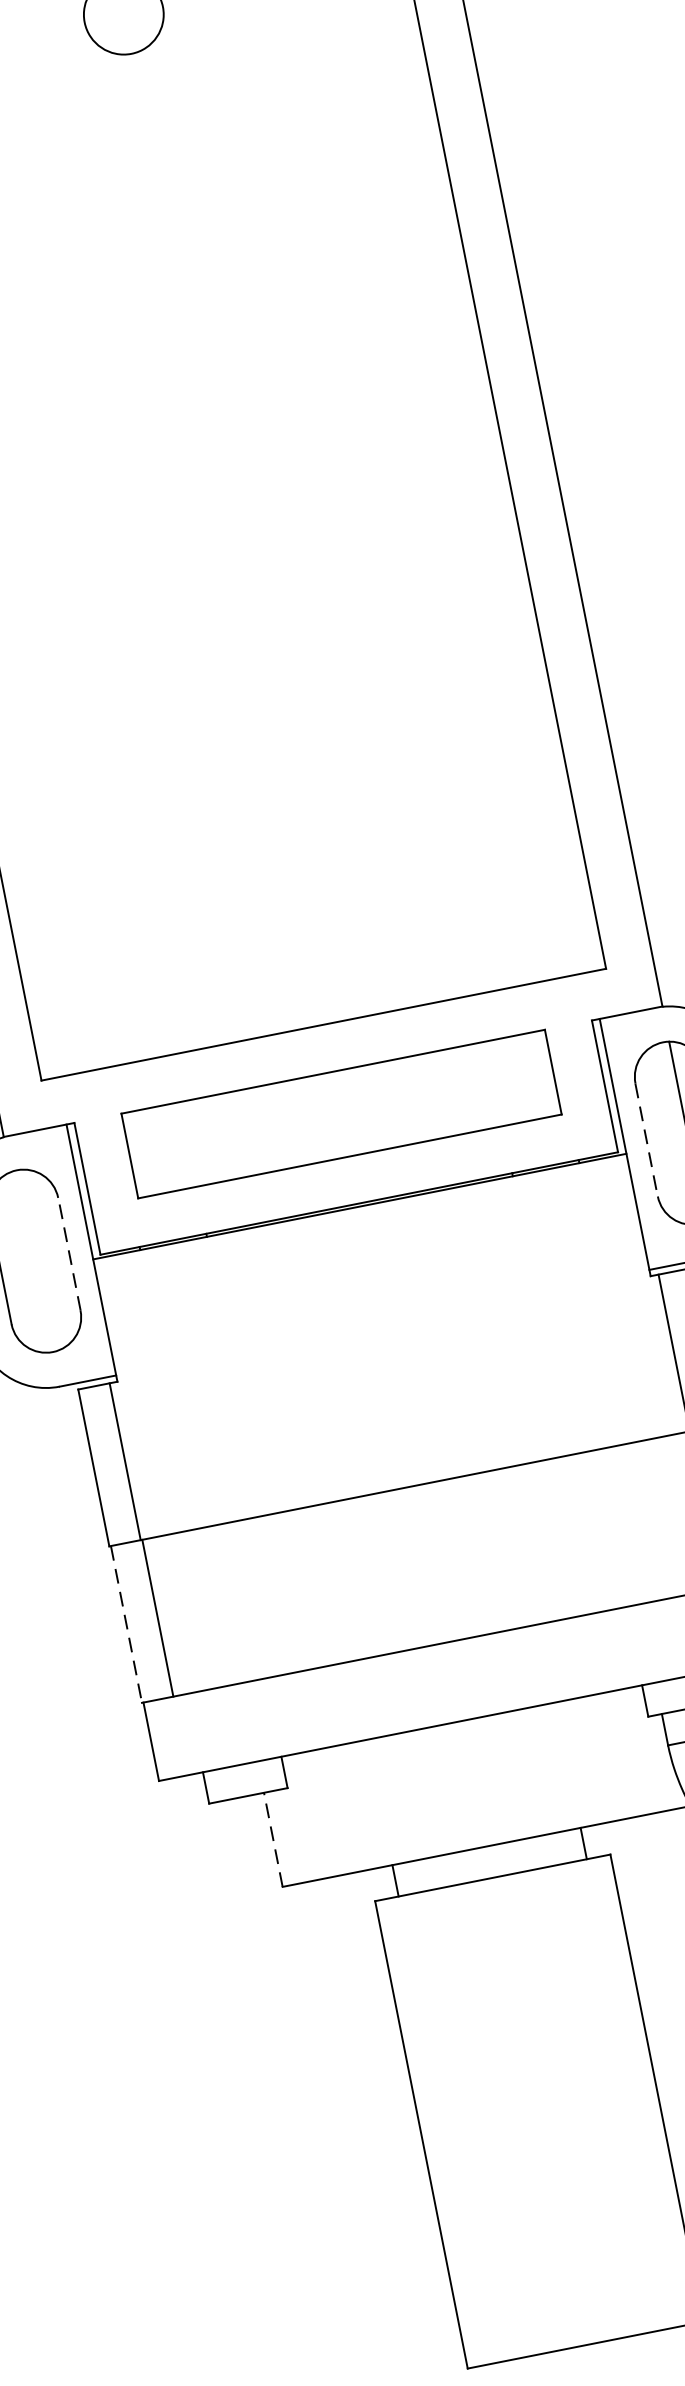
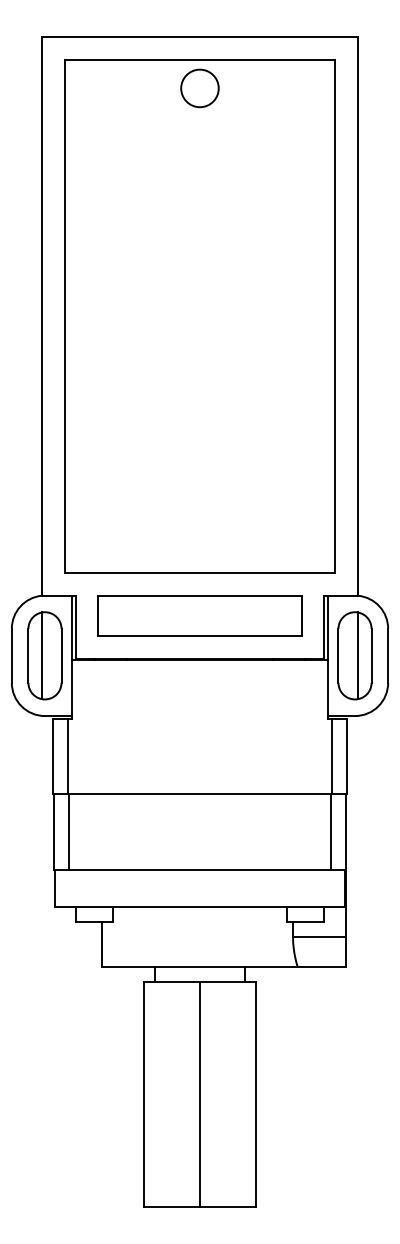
line: (646, 1141) -> (338, 656), dashed -> solid
line: (69, 1253) -> (61, 655), dashed -> solid
line: (29, 1261) -> (42, 655), added
line: (127, 1623) -> (54, 831), dashed -> solid
line: (273, 1839) -> (102, 944), dashed -> solid
line: (537, 2111) -> (199, 1094), added

